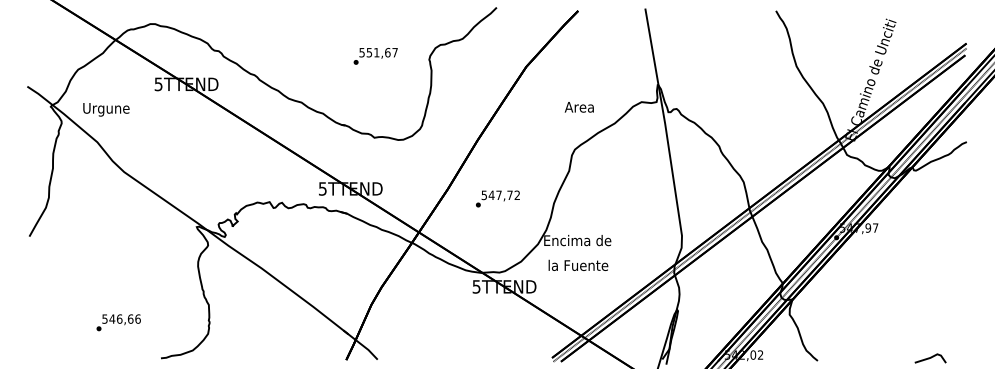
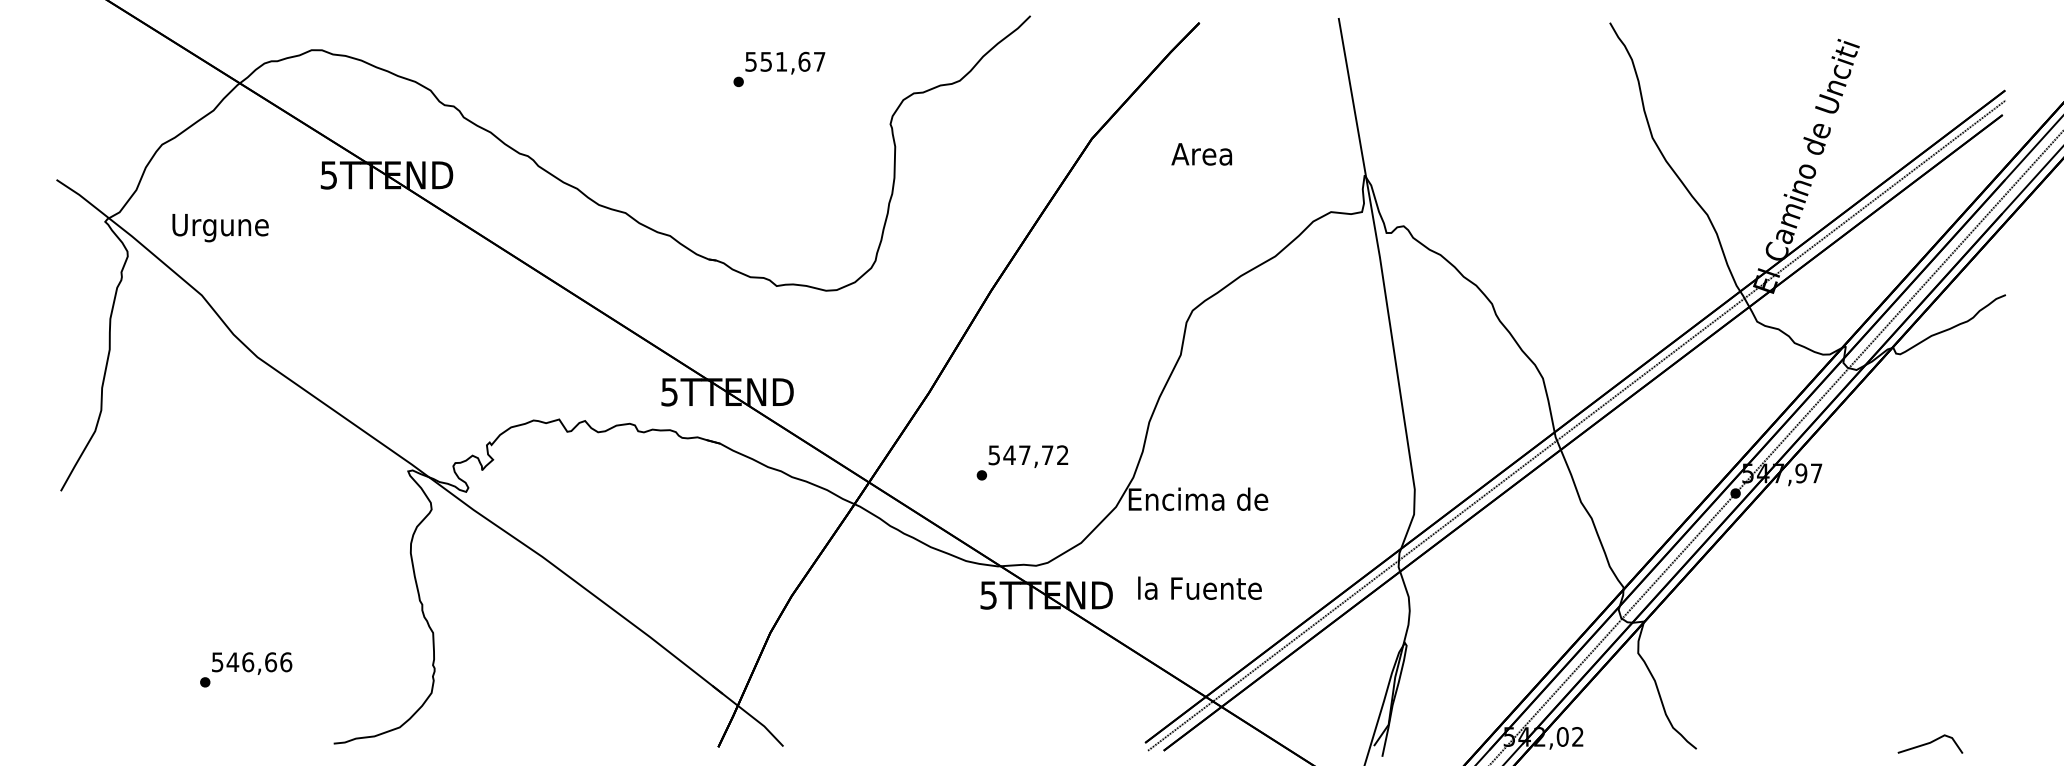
text: (375, 56) -> (778, 69), moved
text: (578, 107) -> (1200, 154), moved
text: (497, 198) -> (1021, 461), moved
text: (578, 264) -> (1200, 586), moved

